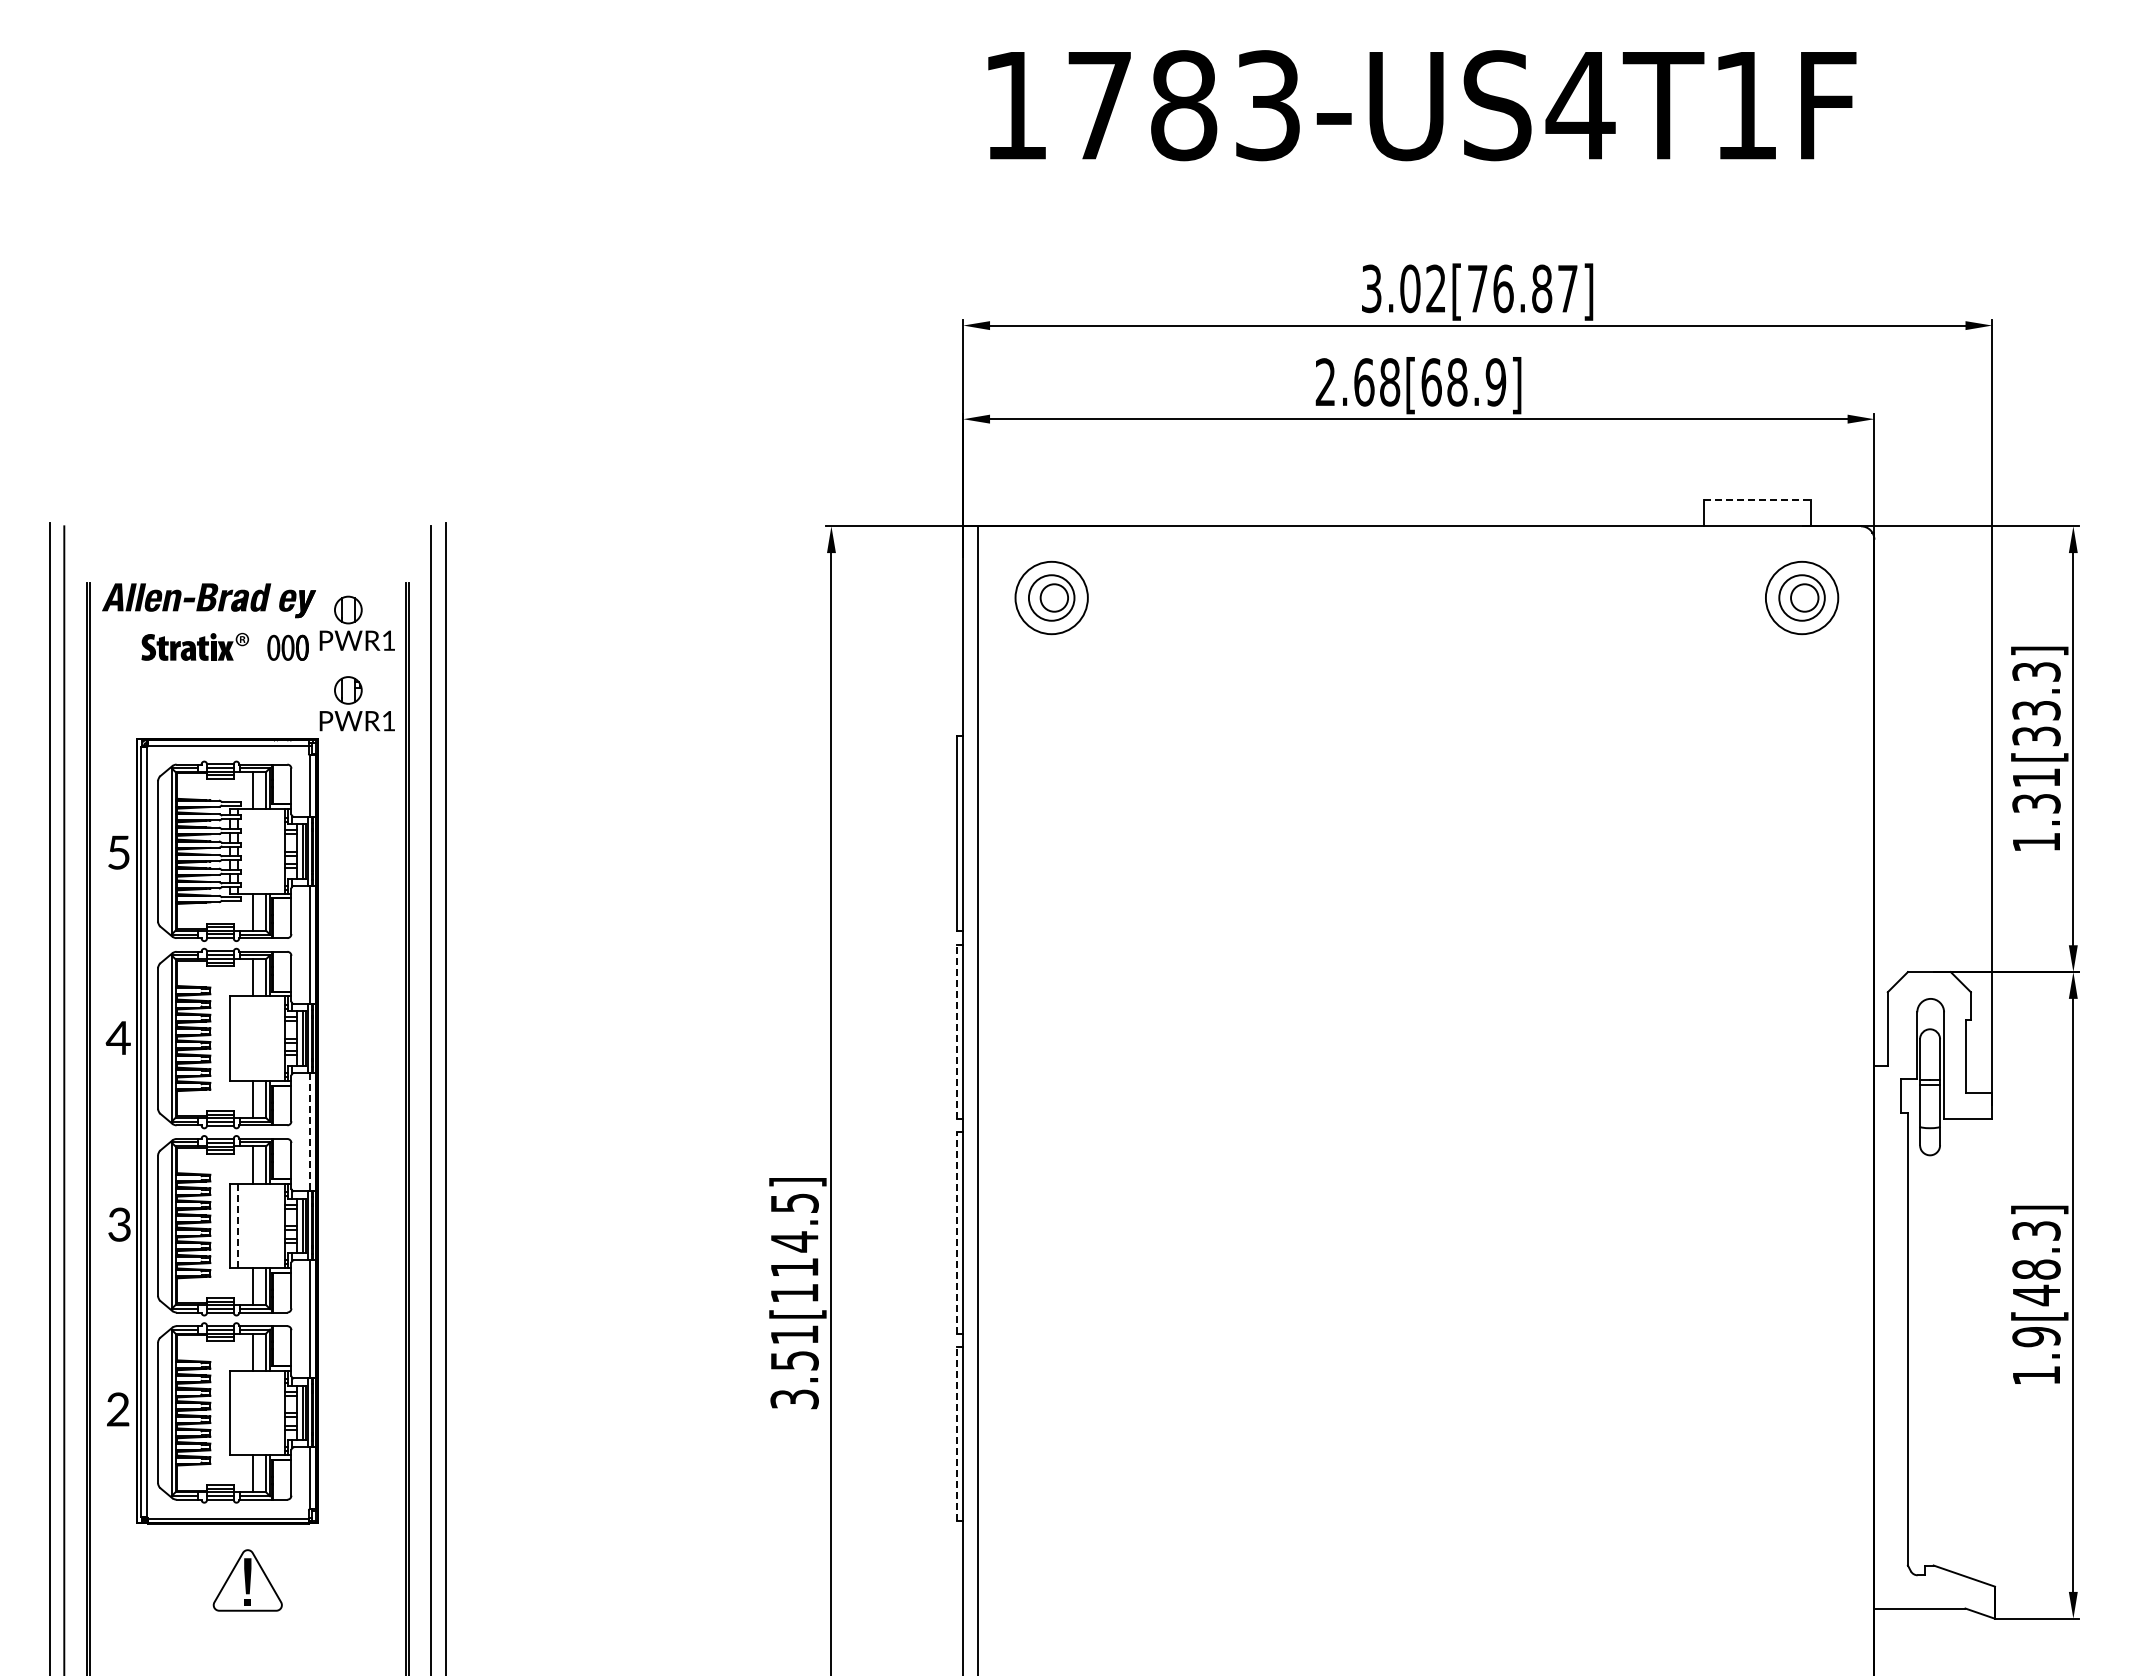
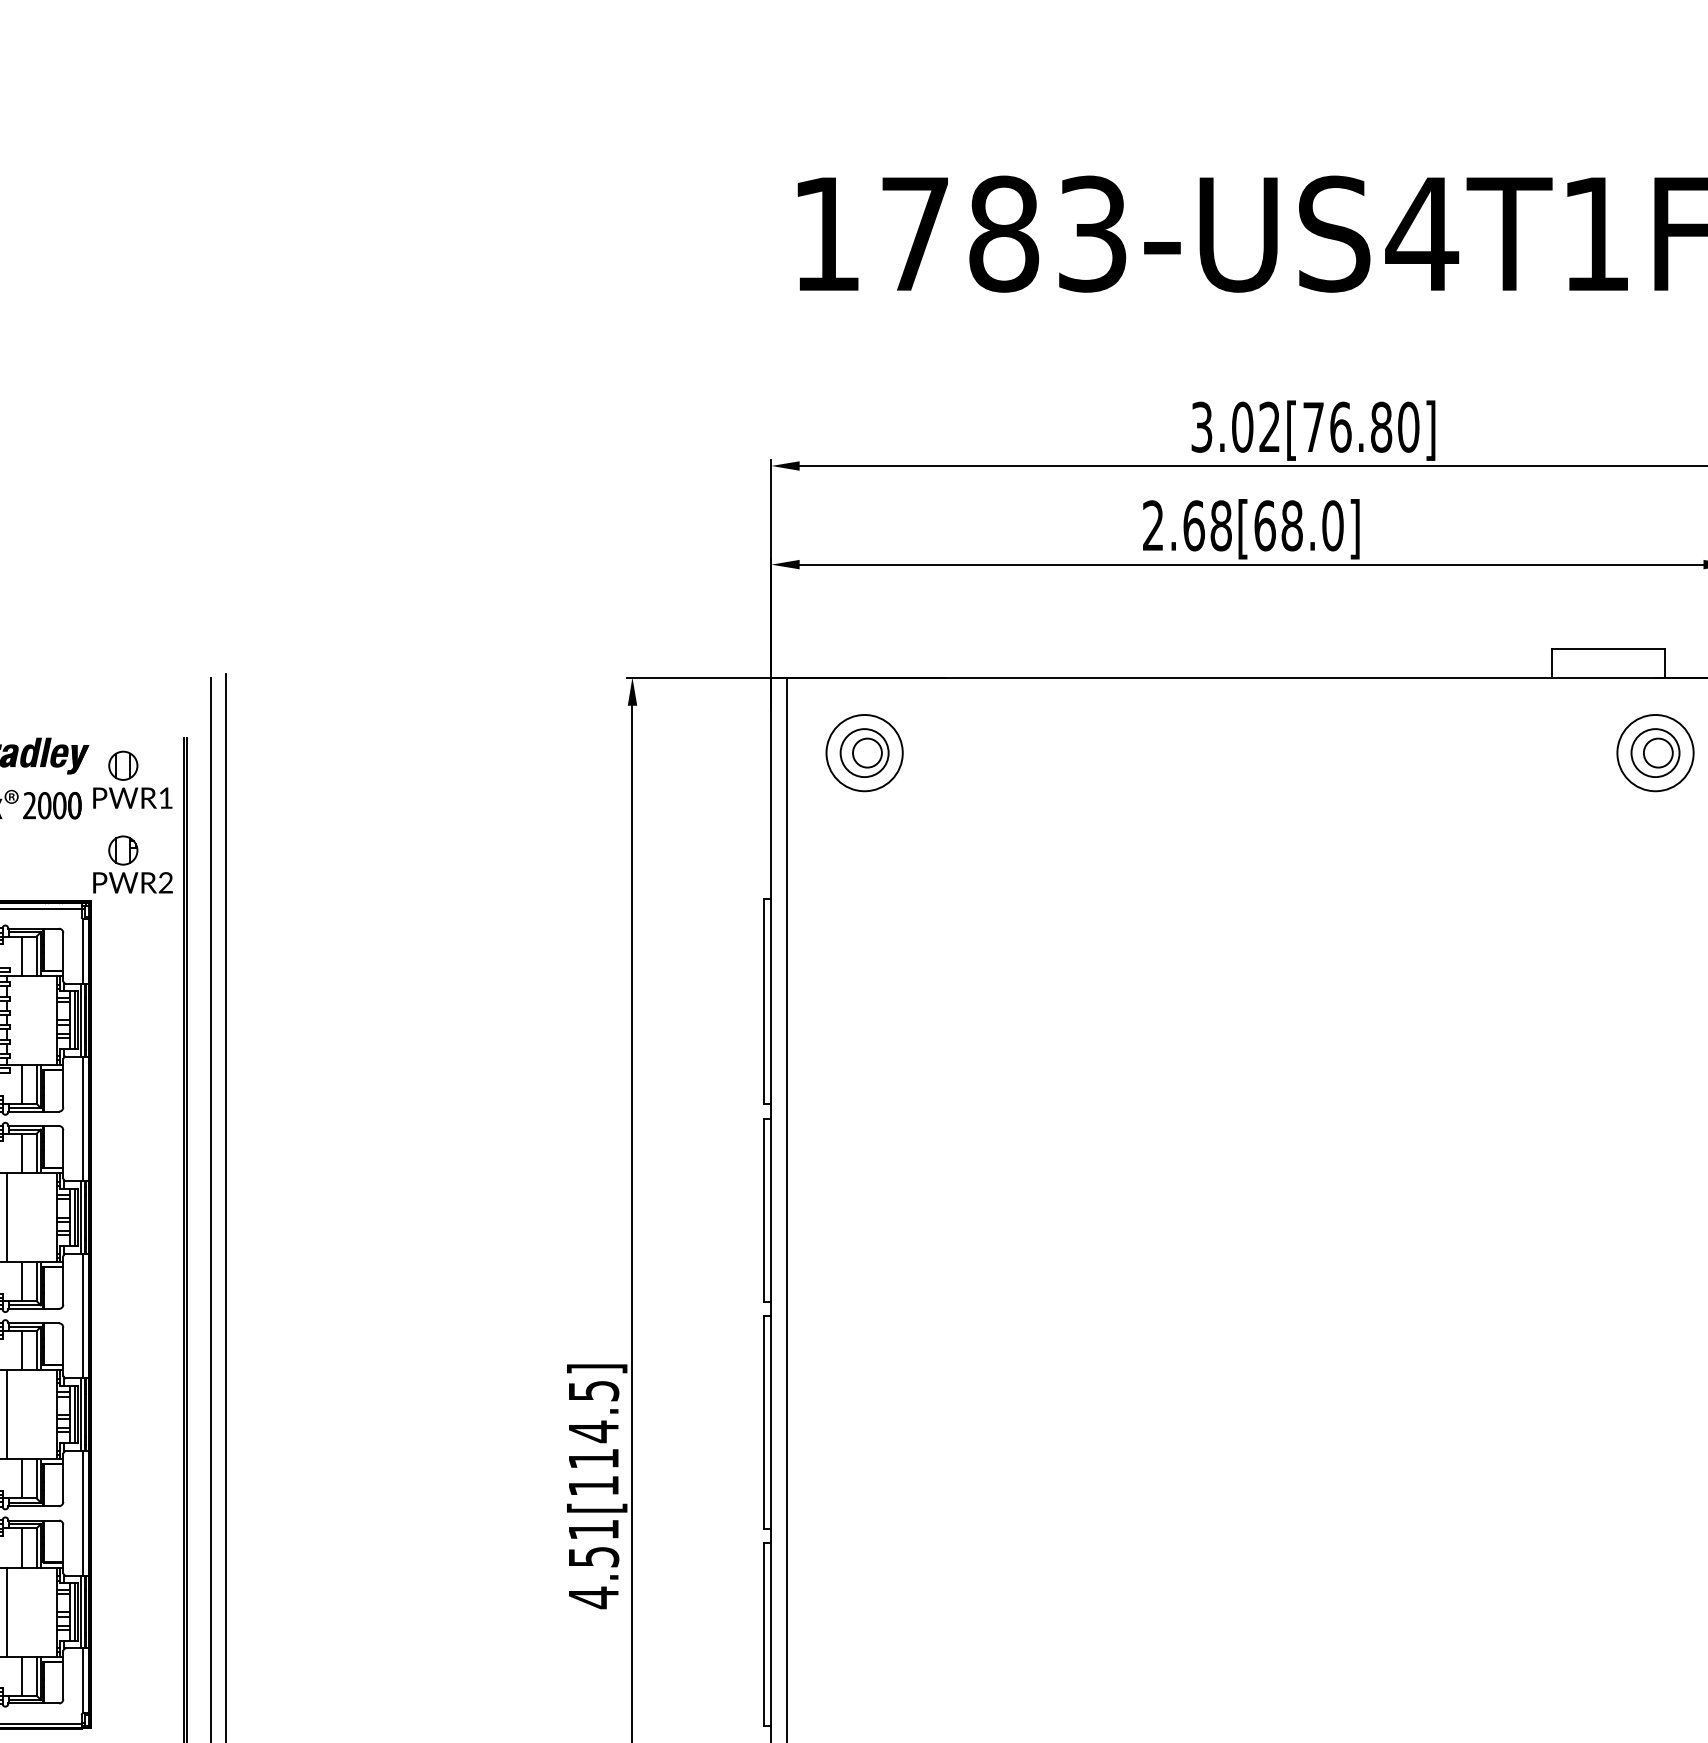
text: (1567, 288) -> (1408, 426), 3.02[76.87] -> 3.02[76.80]
text: (1495, 382) -> (1332, 525), 2.68[68.9] -> 2.68[68.0]
line: (1757, 499) -> (1608, 649), dashed -> solid
fill: (274, 597) -> (45, 752), added
fill: (259, 647) -> (29, 805), added
text: (388, 720) -> (165, 882), PWR1 -> PWR2
line: (956, 1031) -> (764, 1210), dashed -> solid
line: (238, 1038) -> (7, 1217), added
line: (310, 1132) -> (83, 1316), dashed -> solid
line: (238, 1225) -> (7, 1414), dashed -> solid
line: (956, 1233) -> (764, 1422), dashed -> solid
text: (794, 1399) -> (593, 1597), 3.51[114.5] -> 4.51[114.5]
line: (238, 1412) -> (7, 1611), added
line: (956, 1434) -> (764, 1634), dashed -> solid

